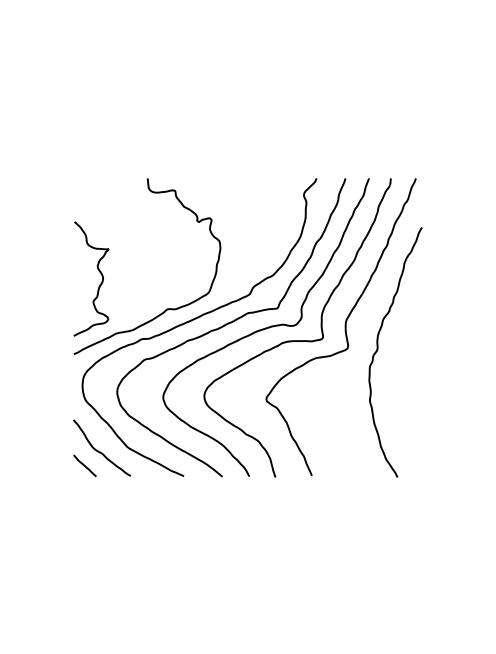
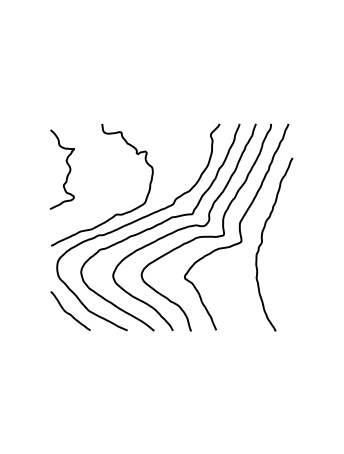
curve: (98, 272) -> (67, 165), moved
line: (84, 466) -> (58, 323), removed

